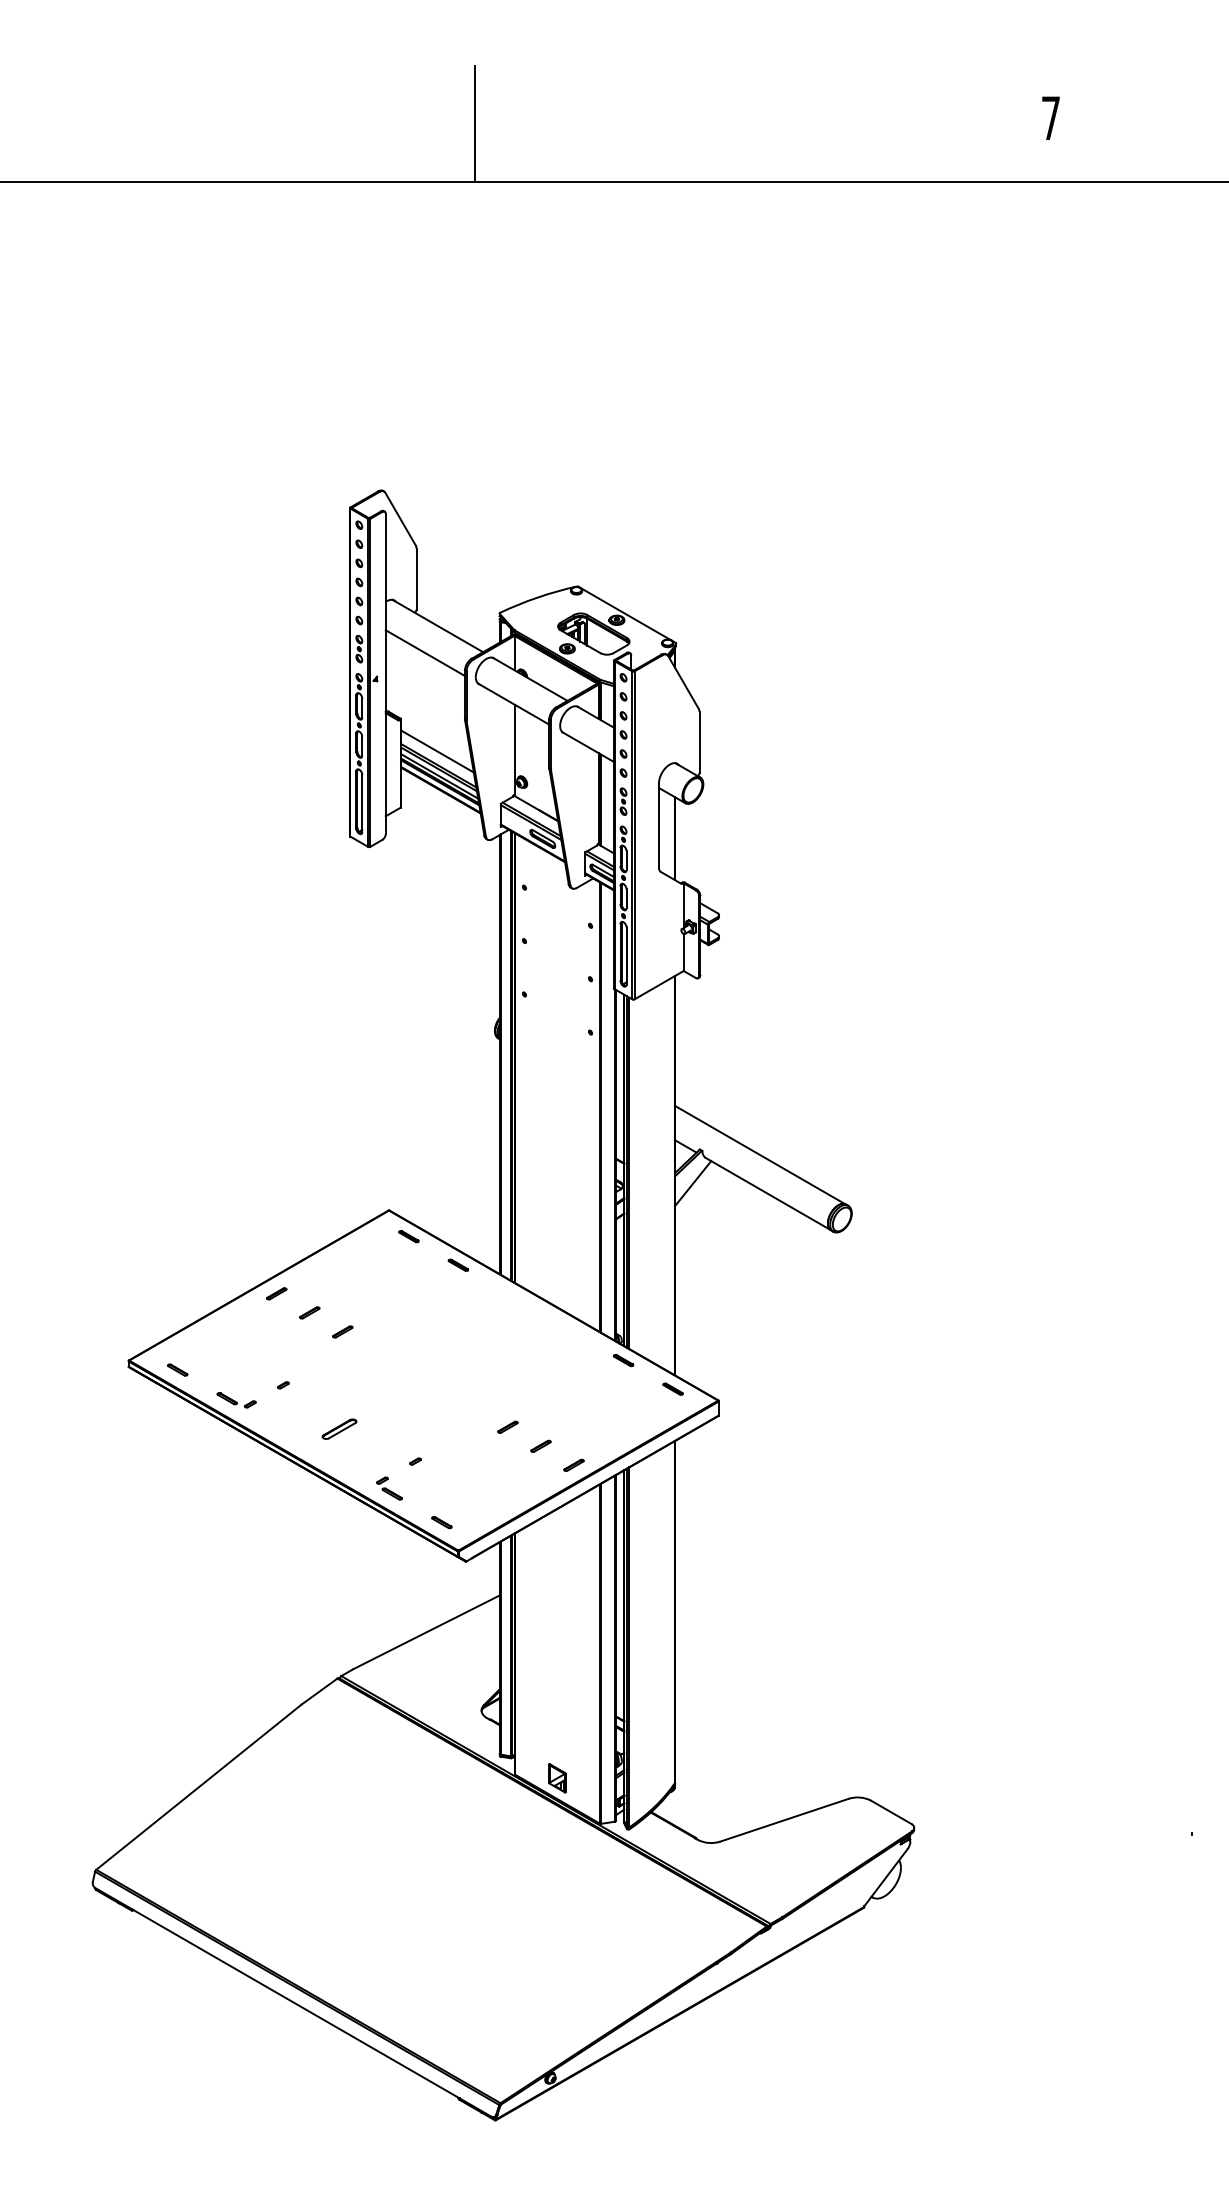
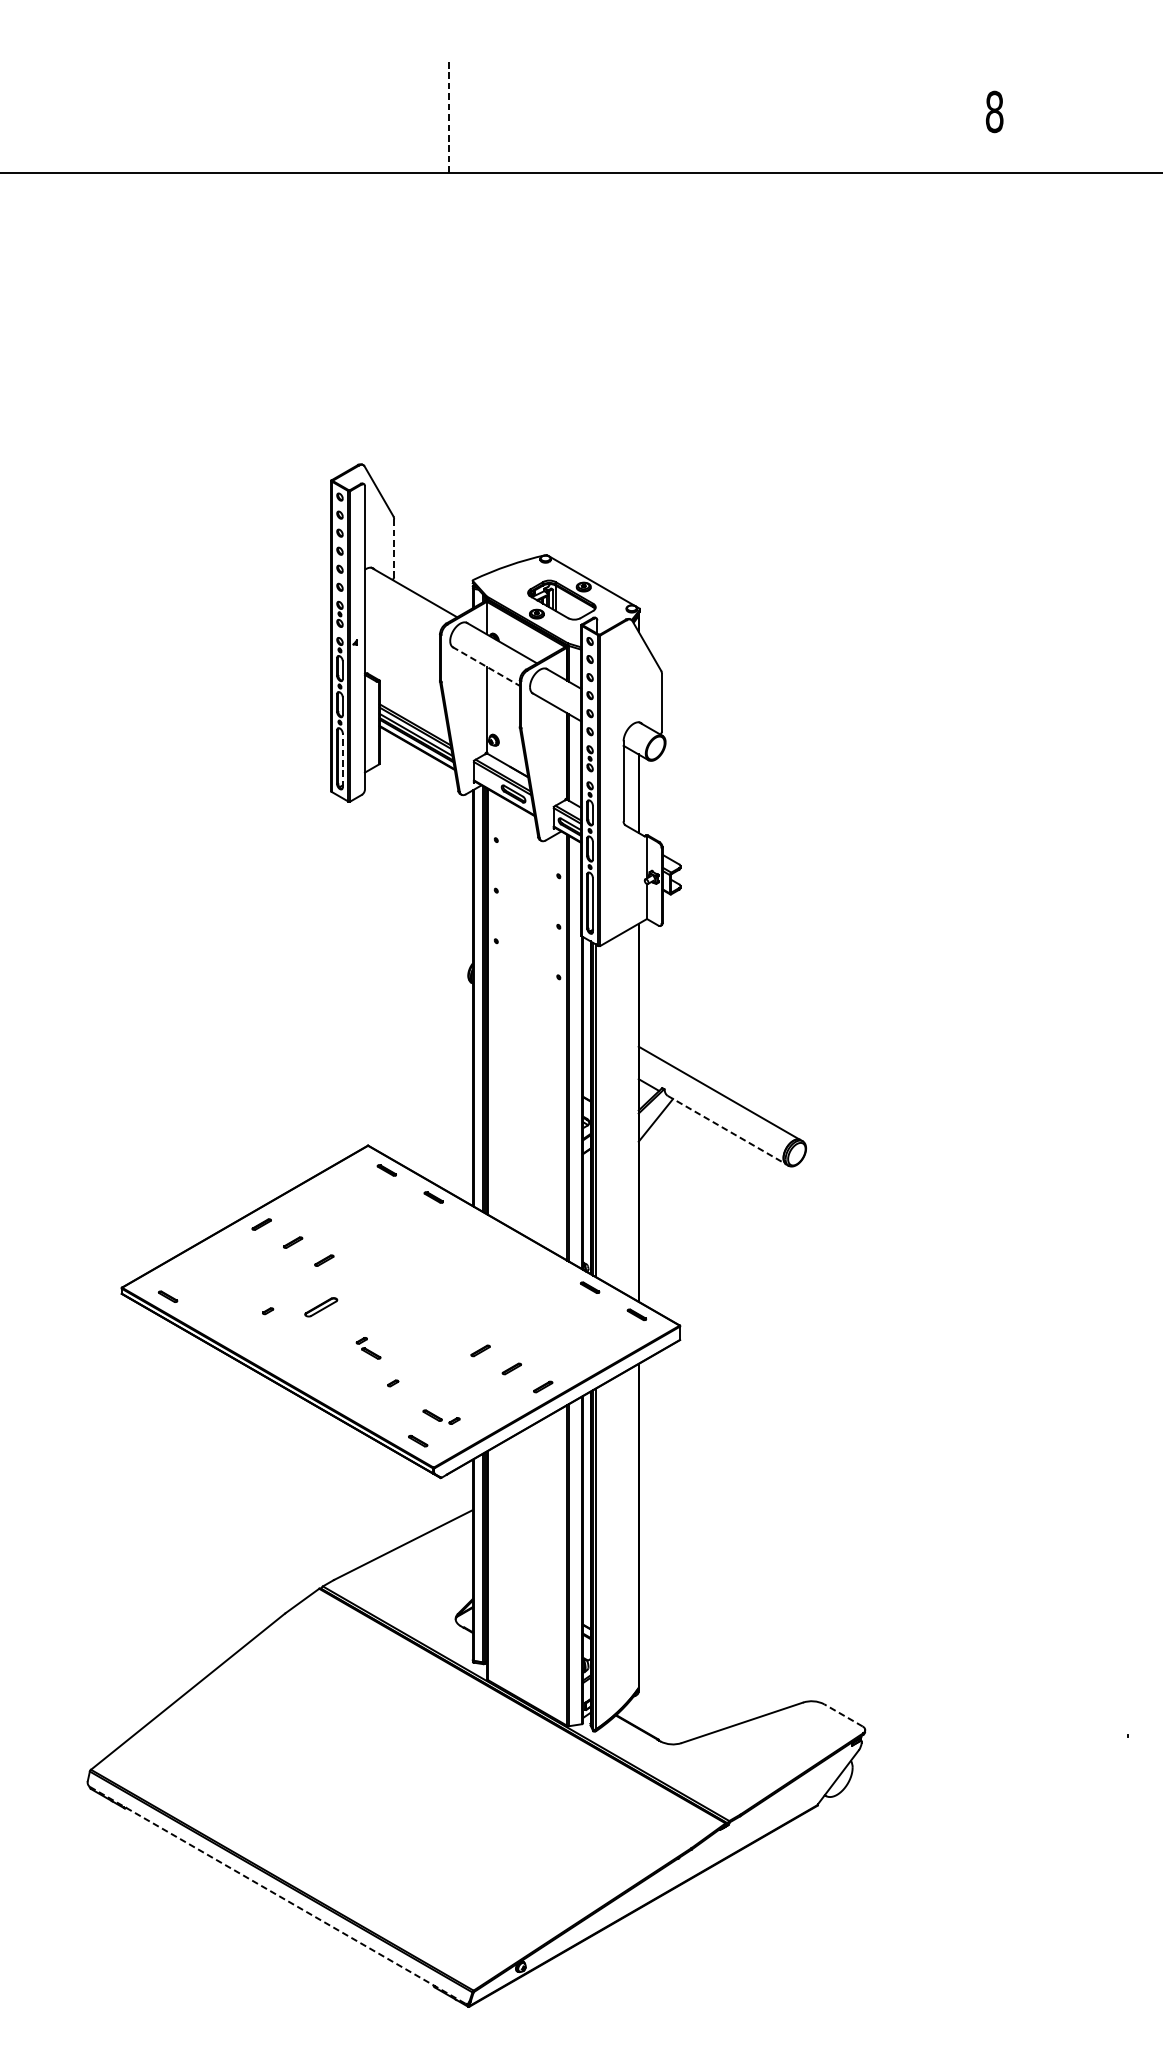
text: (1050, 118) -> (994, 112), 7 -> 8
line: (474, 124) -> (448, 117), solid -> dashed
line: (416, 579) -> (394, 548), solid -> dashed
line: (425, 653) -> (402, 618), removed
line: (514, 704) -> (486, 666), solid -> dashed
line: (437, 751) -> (413, 711), removed
line: (362, 803) -> (342, 760), solid -> dashed
line: (767, 1193) -> (726, 1129), solid -> dashed
part: (236, 1400) -> (441, 1417), moved
part: (339, 1428) -> (321, 1306), moved
part: (389, 1488) -> (368, 1348), moved
part: (557, 1778) -> (527, 1683), removed
line: (890, 1812) -> (842, 1715), solid -> dashed
line: (293, 2002) -> (277, 1895), solid -> dashed

